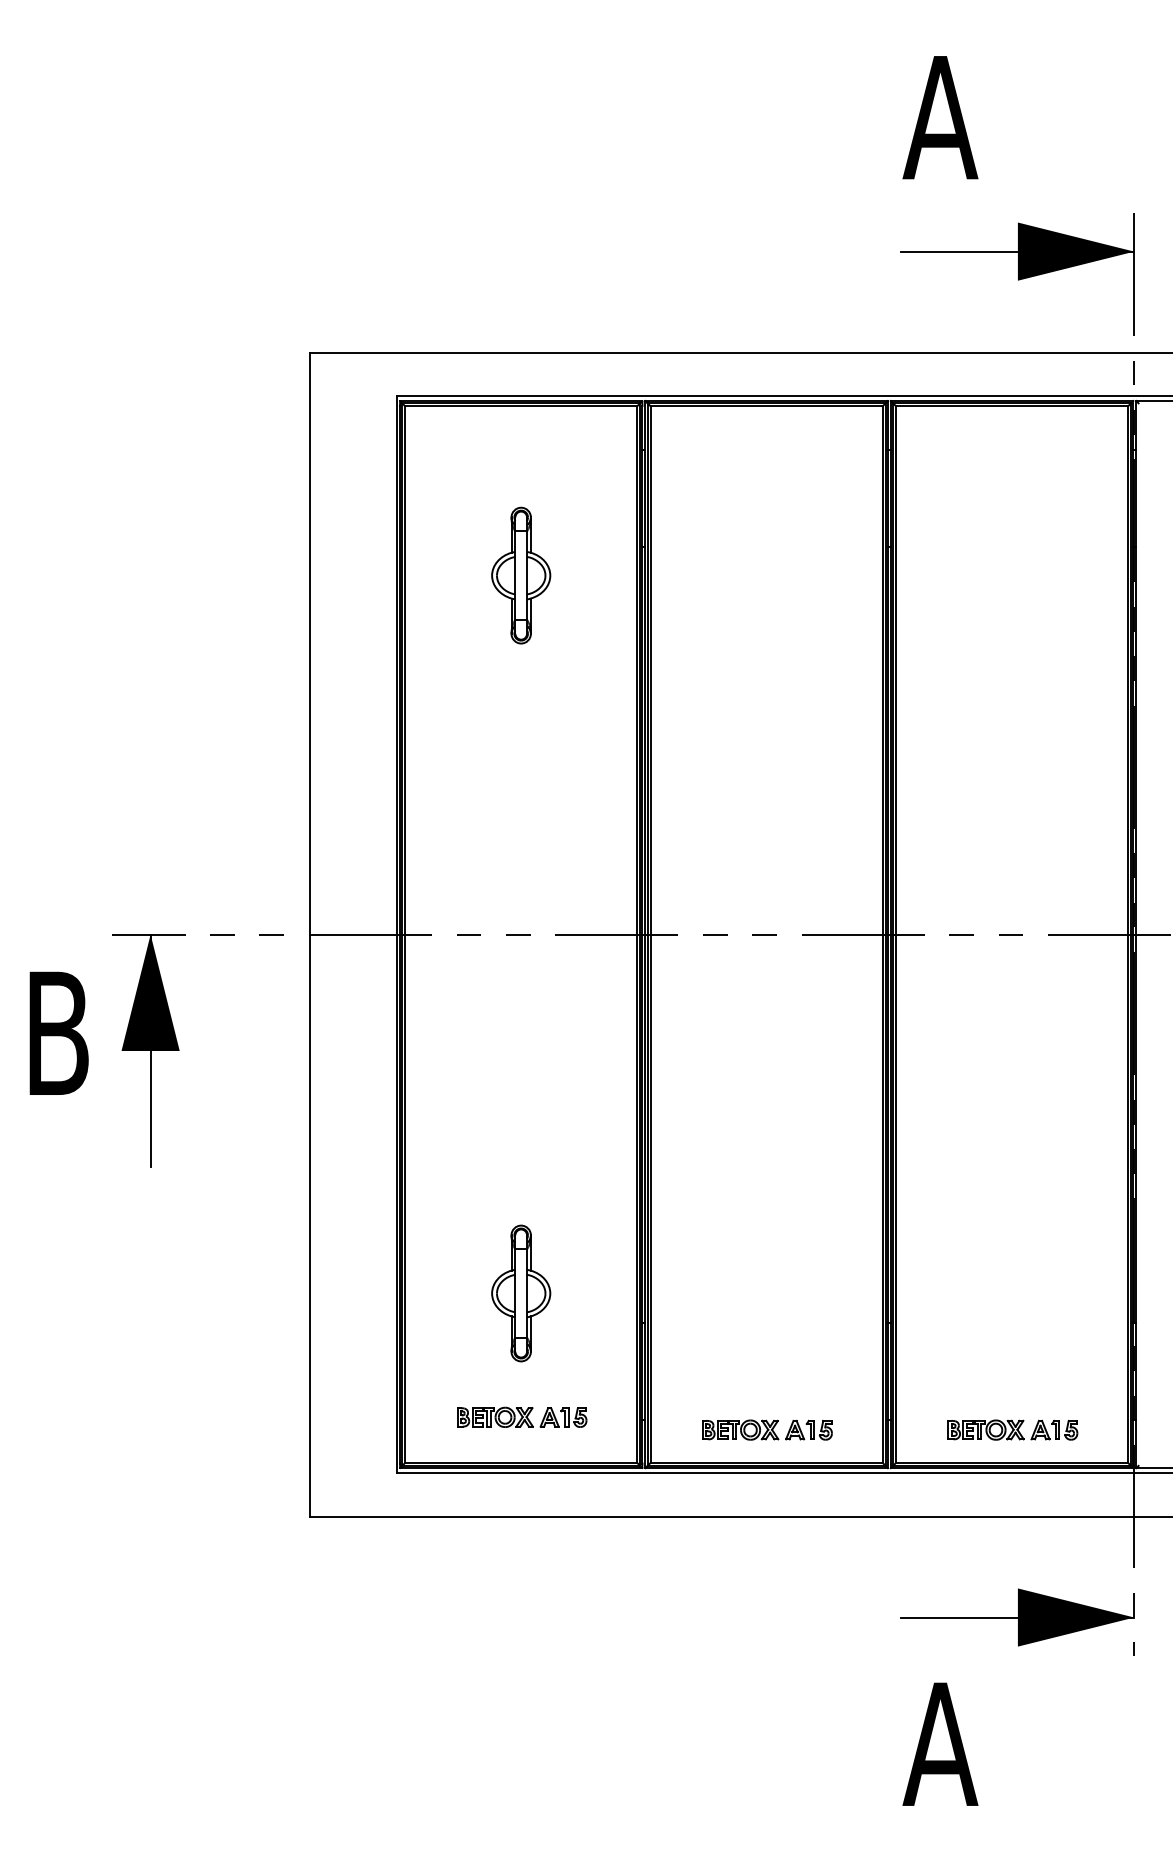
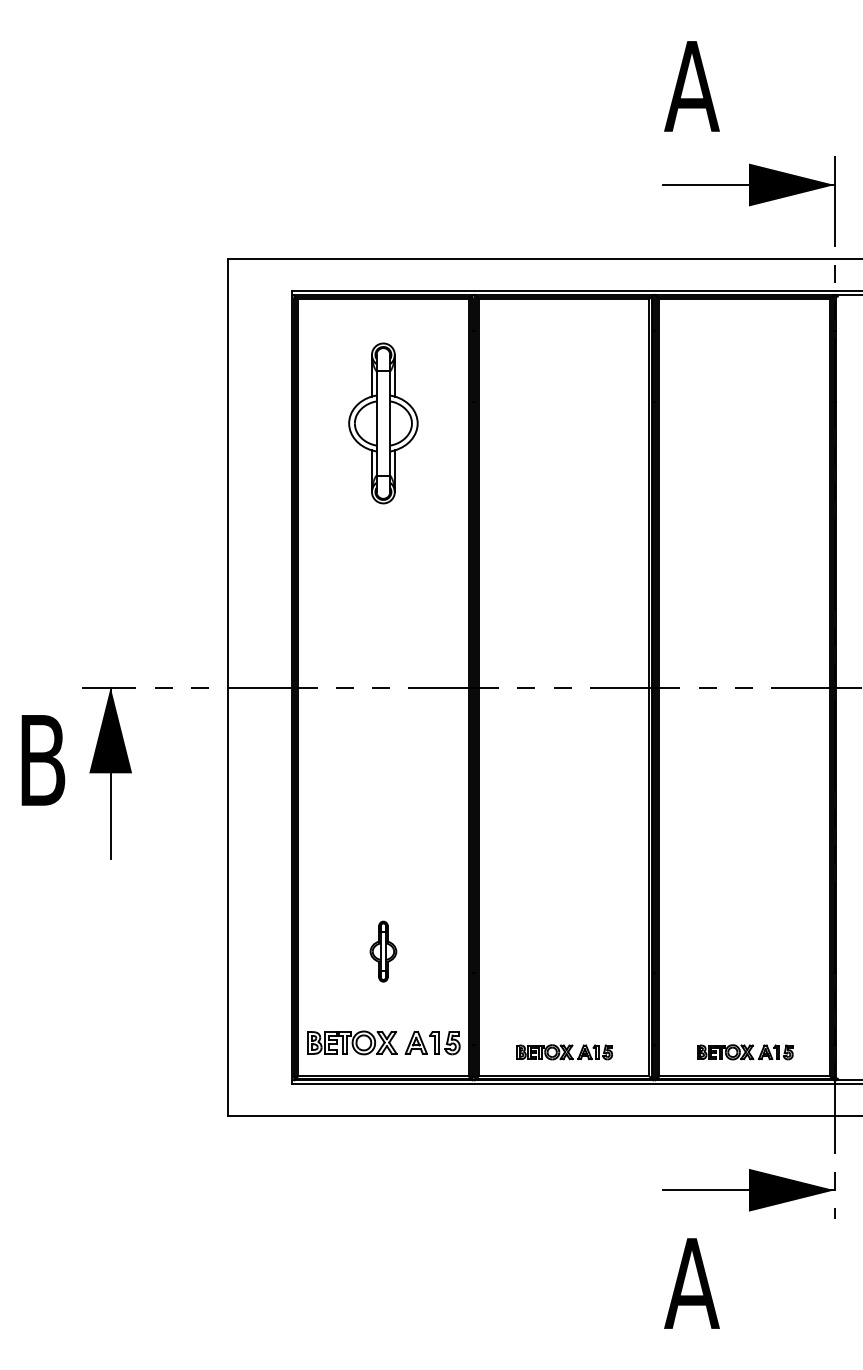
part: (521, 575) -> (383, 423), size x1.6
part: (521, 1293) -> (383, 951), size x0.6
part: (522, 1416) -> (384, 1042), size x1.6

